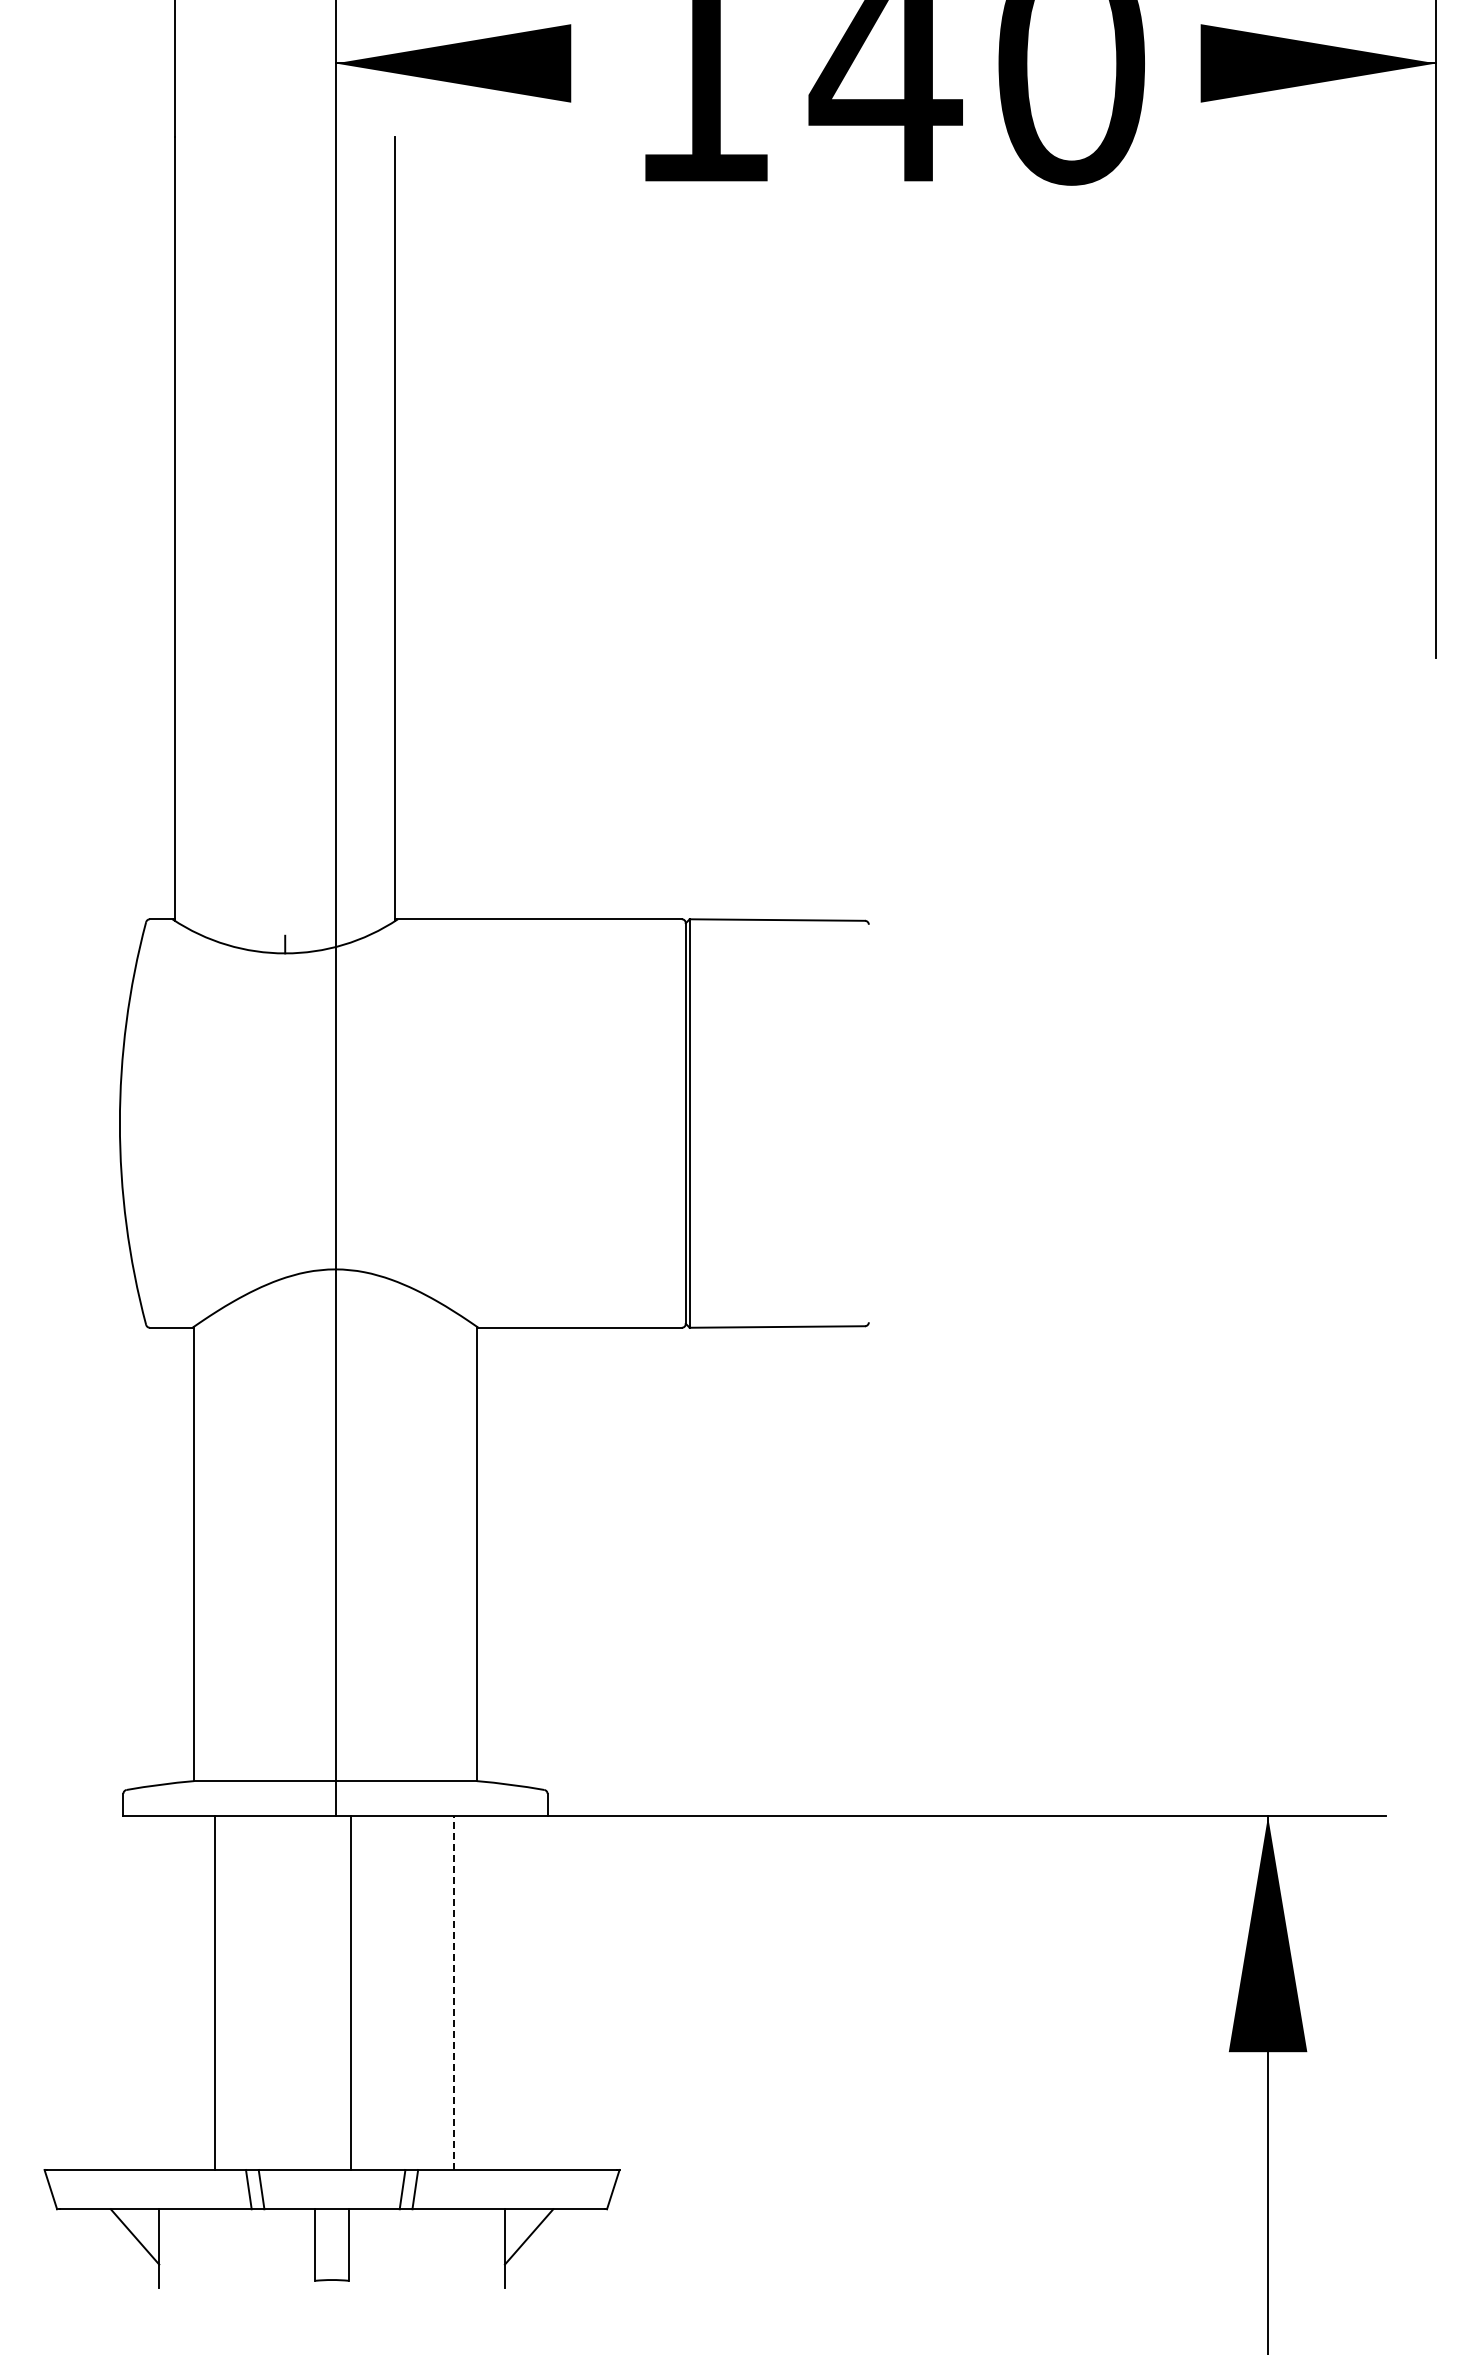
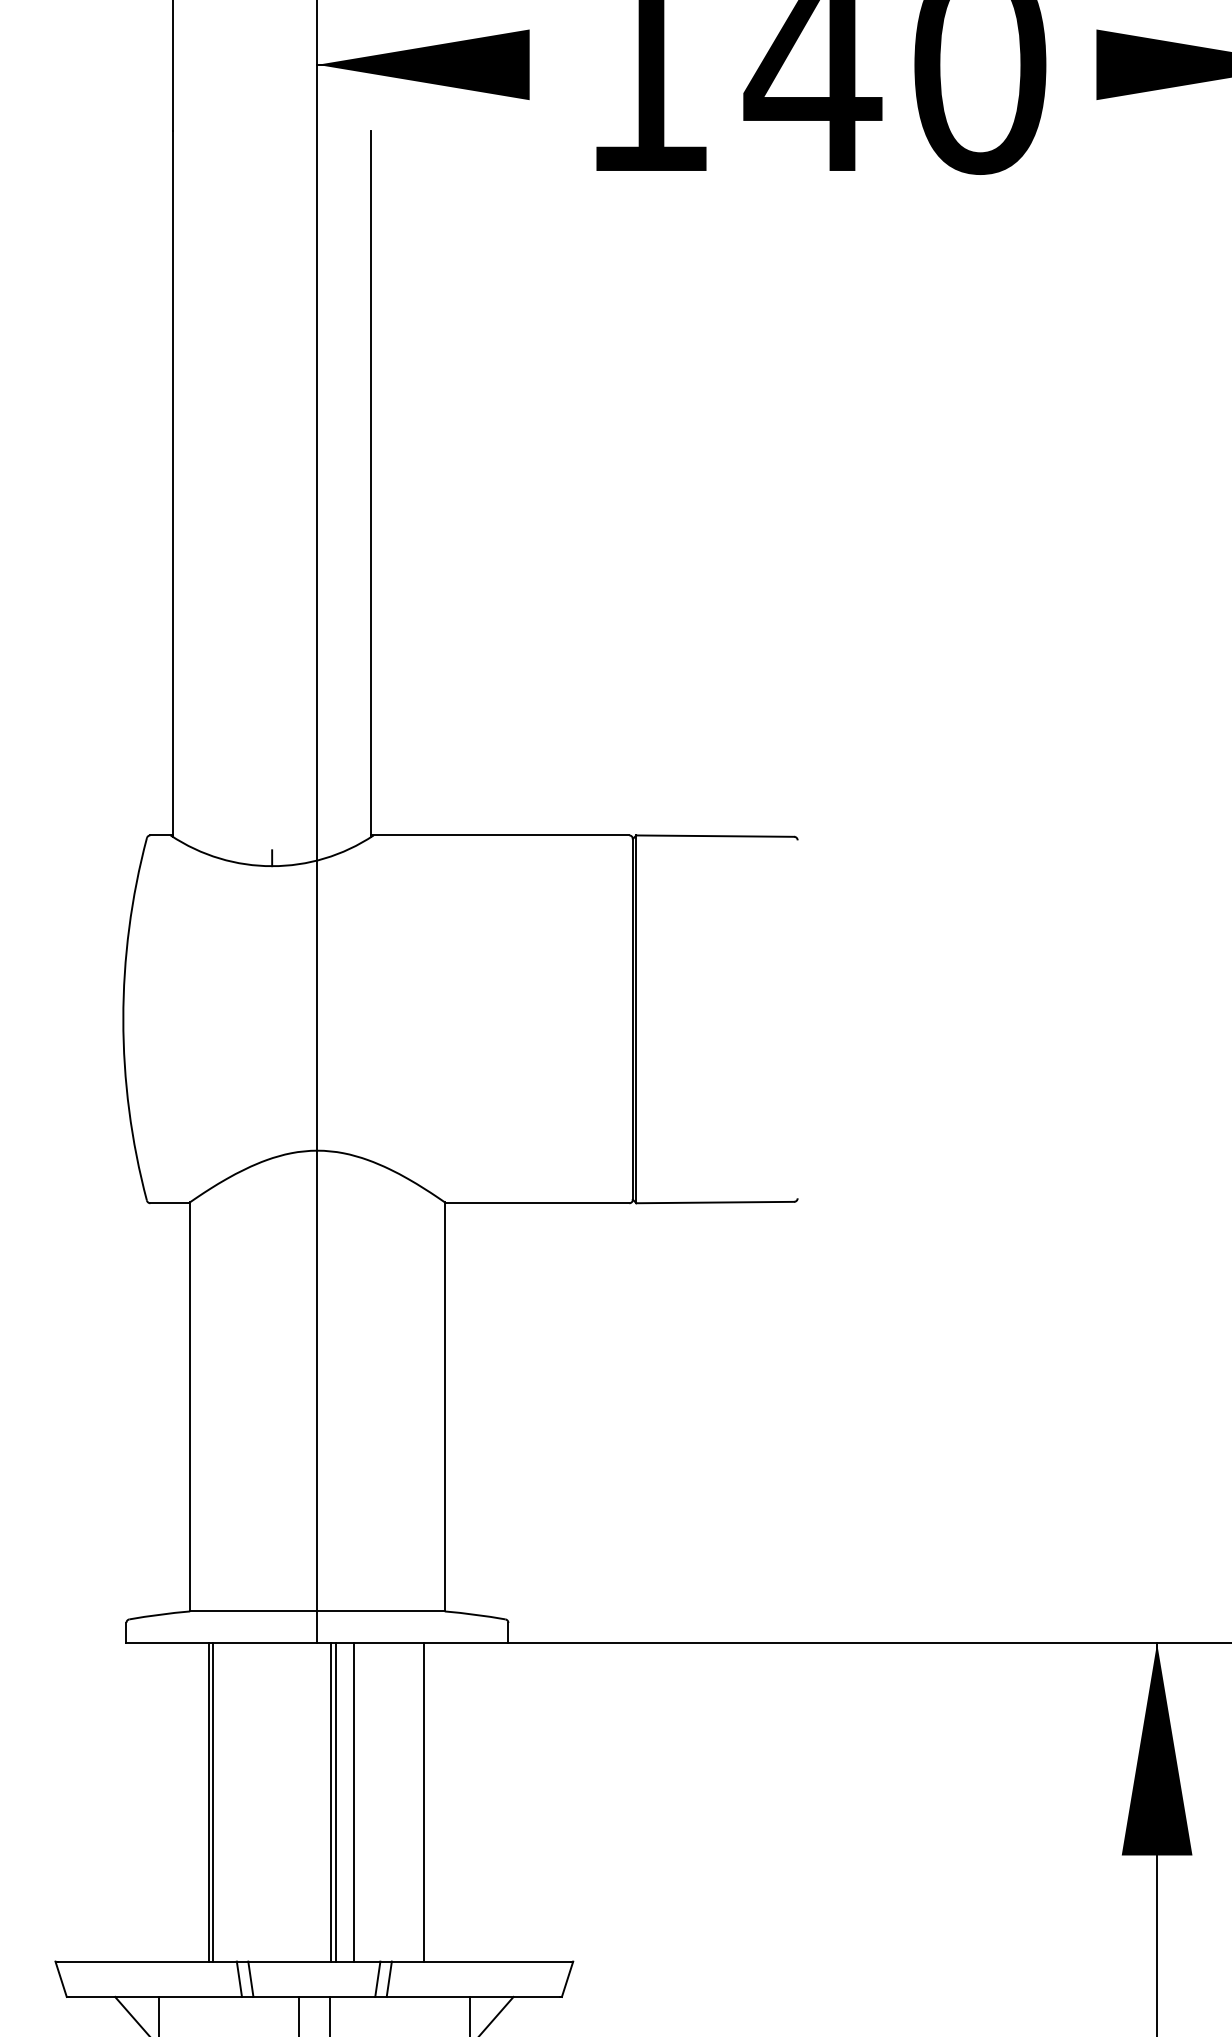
line: (219, 1993) -> (212, 1802), added
line: (355, 1993) -> (335, 1802), added
line: (375, 1993) -> (353, 1802), added
line: (454, 1993) -> (424, 1802), dashed -> solid

